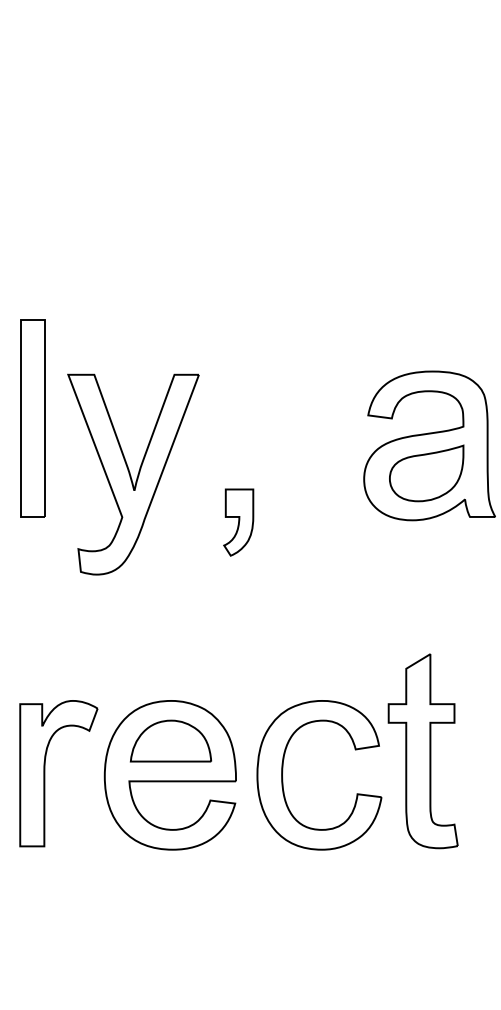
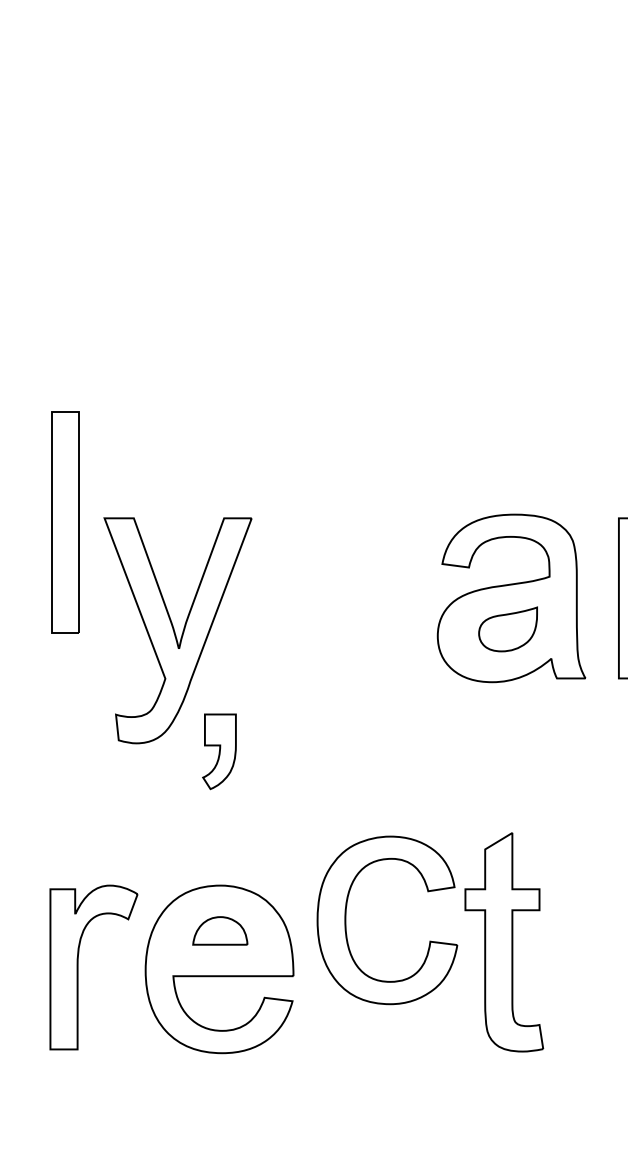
part: (33, 418) -> (65, 522), moved
part: (426, 473) -> (507, 629), size x0.7
part: (238, 522) -> (219, 751), moved
part: (171, 740) -> (220, 930), size x0.6
part: (283, 775) -> (346, 920), moved

